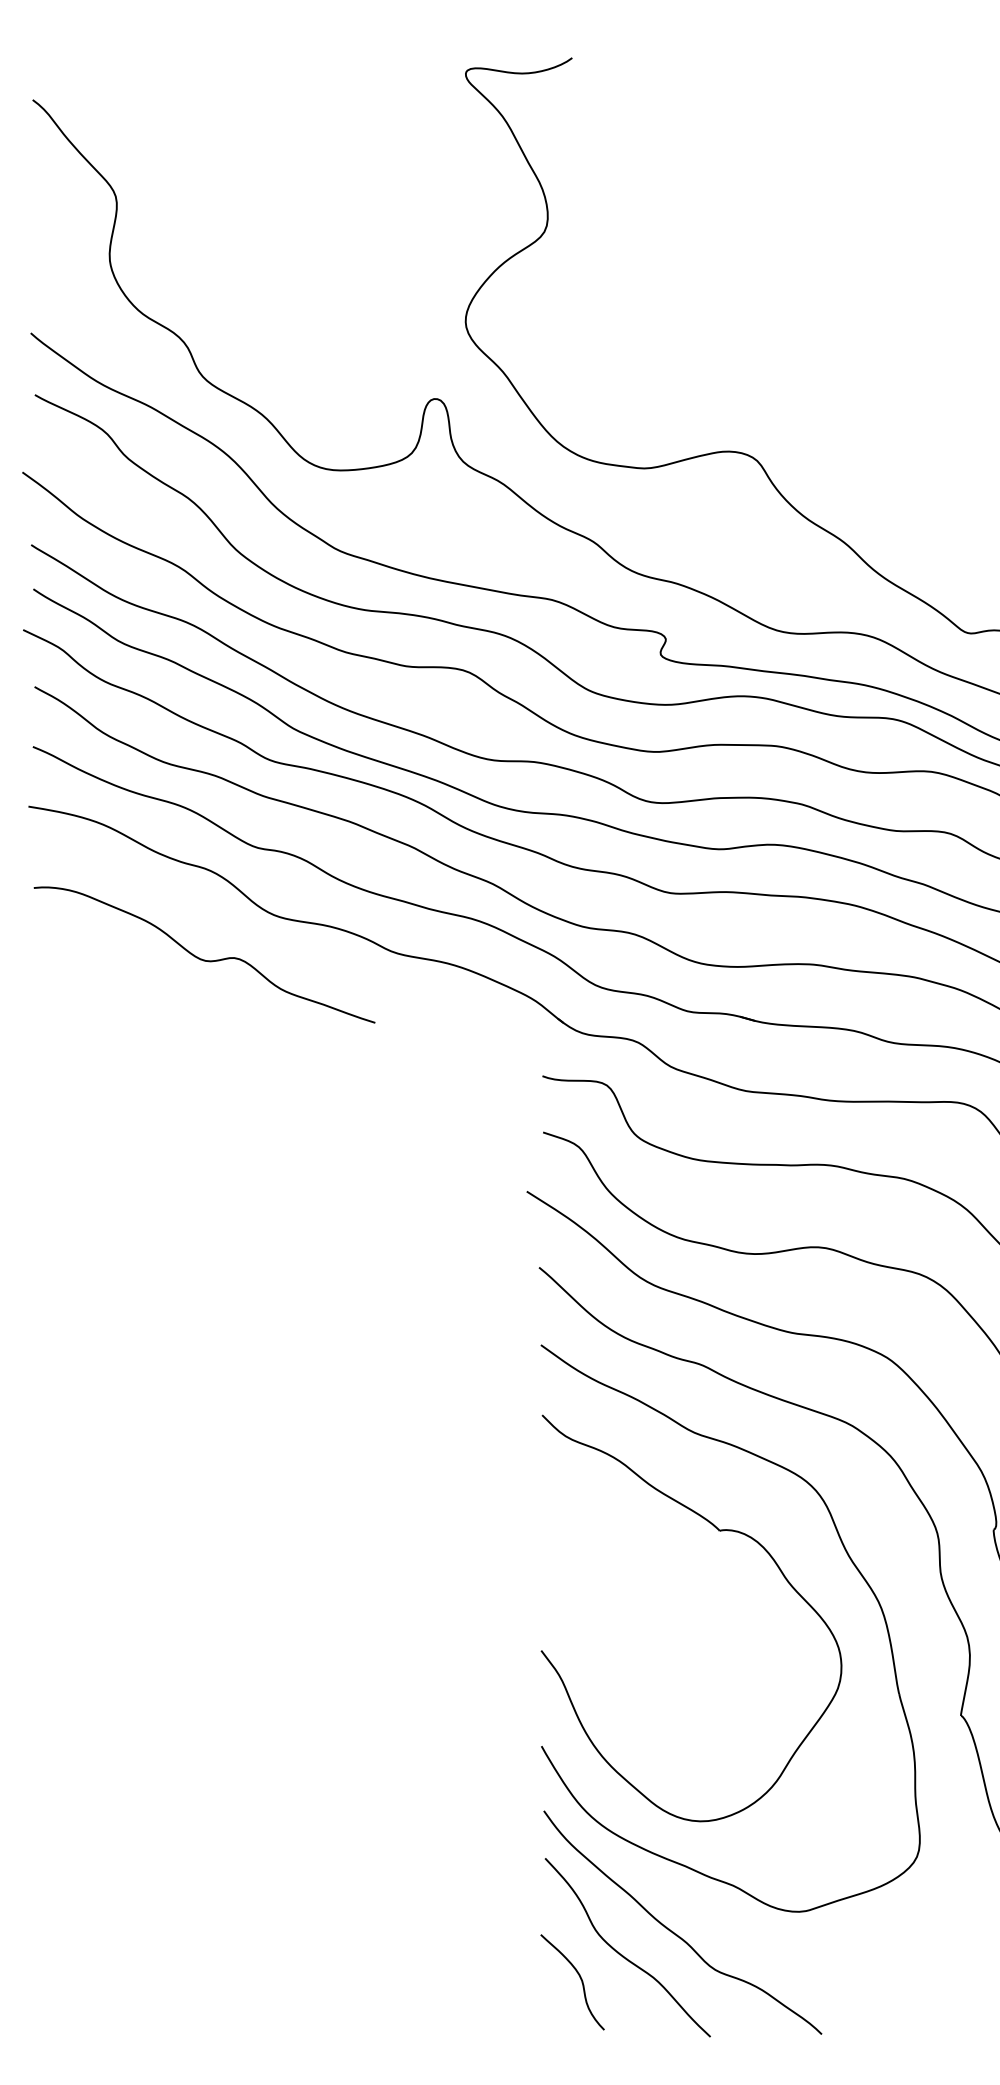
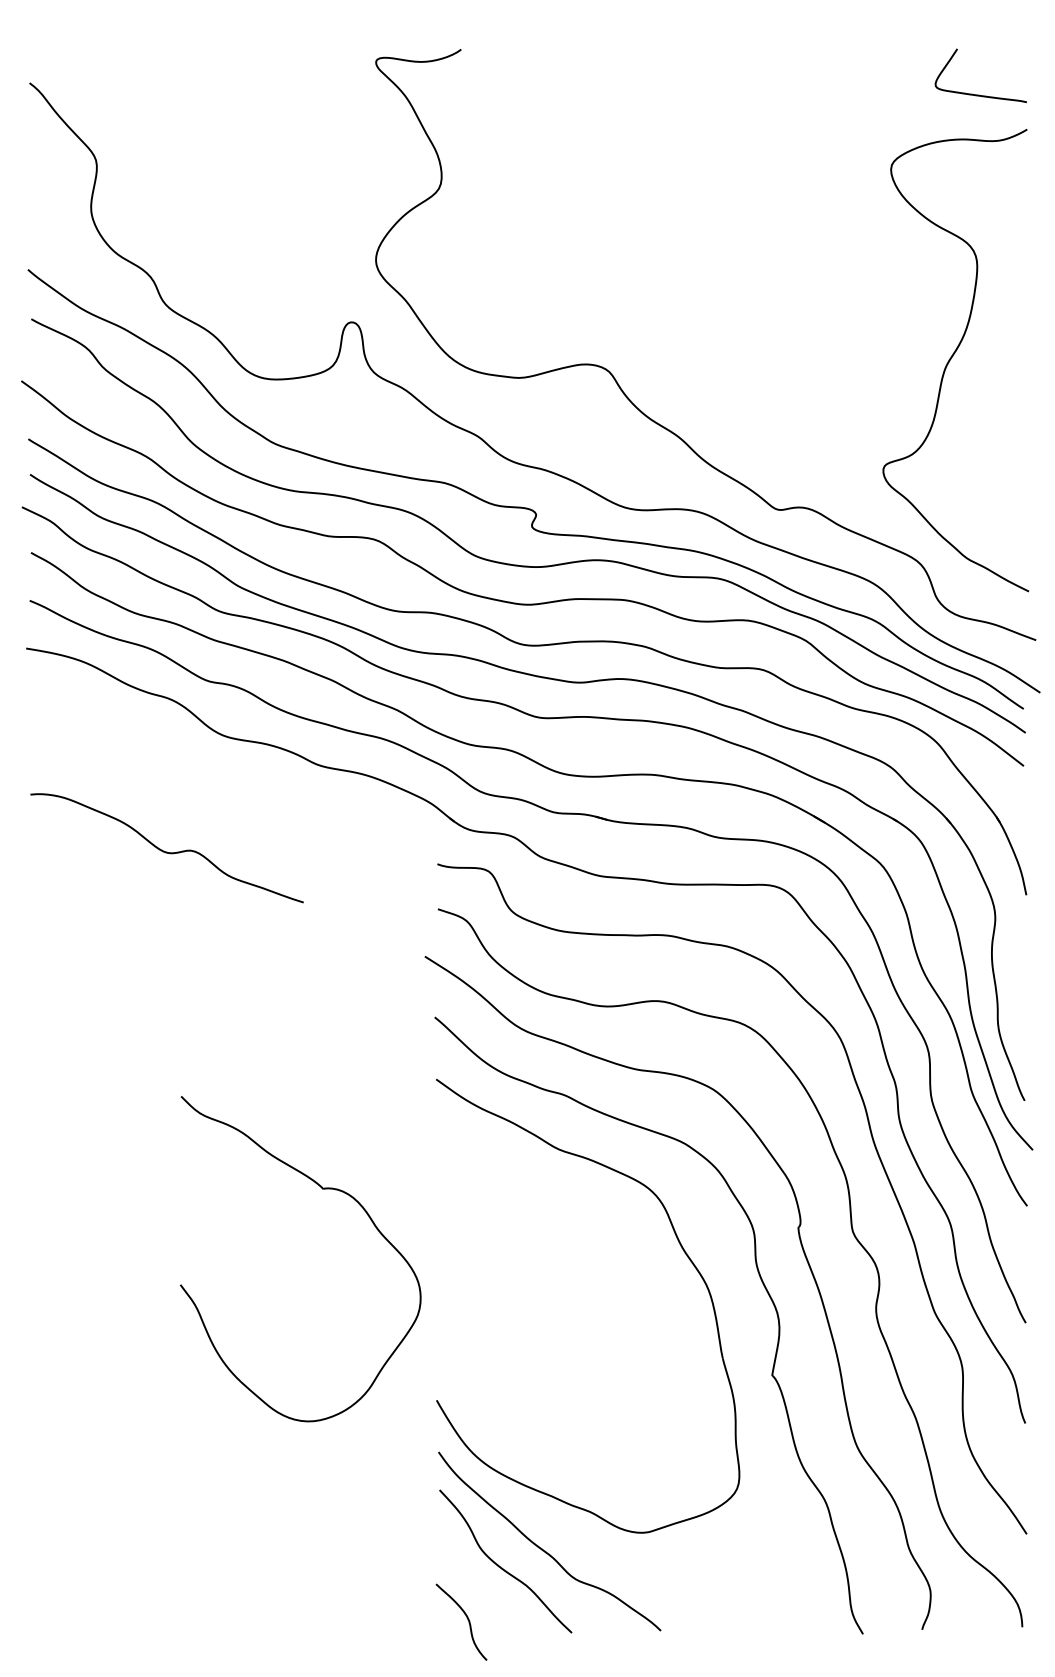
curve: (201, 957) -> (164, 850), moved
part: (718, 1531) -> (322, 1189), moved
curve: (580, 1980) -> (467, 1620), moved

